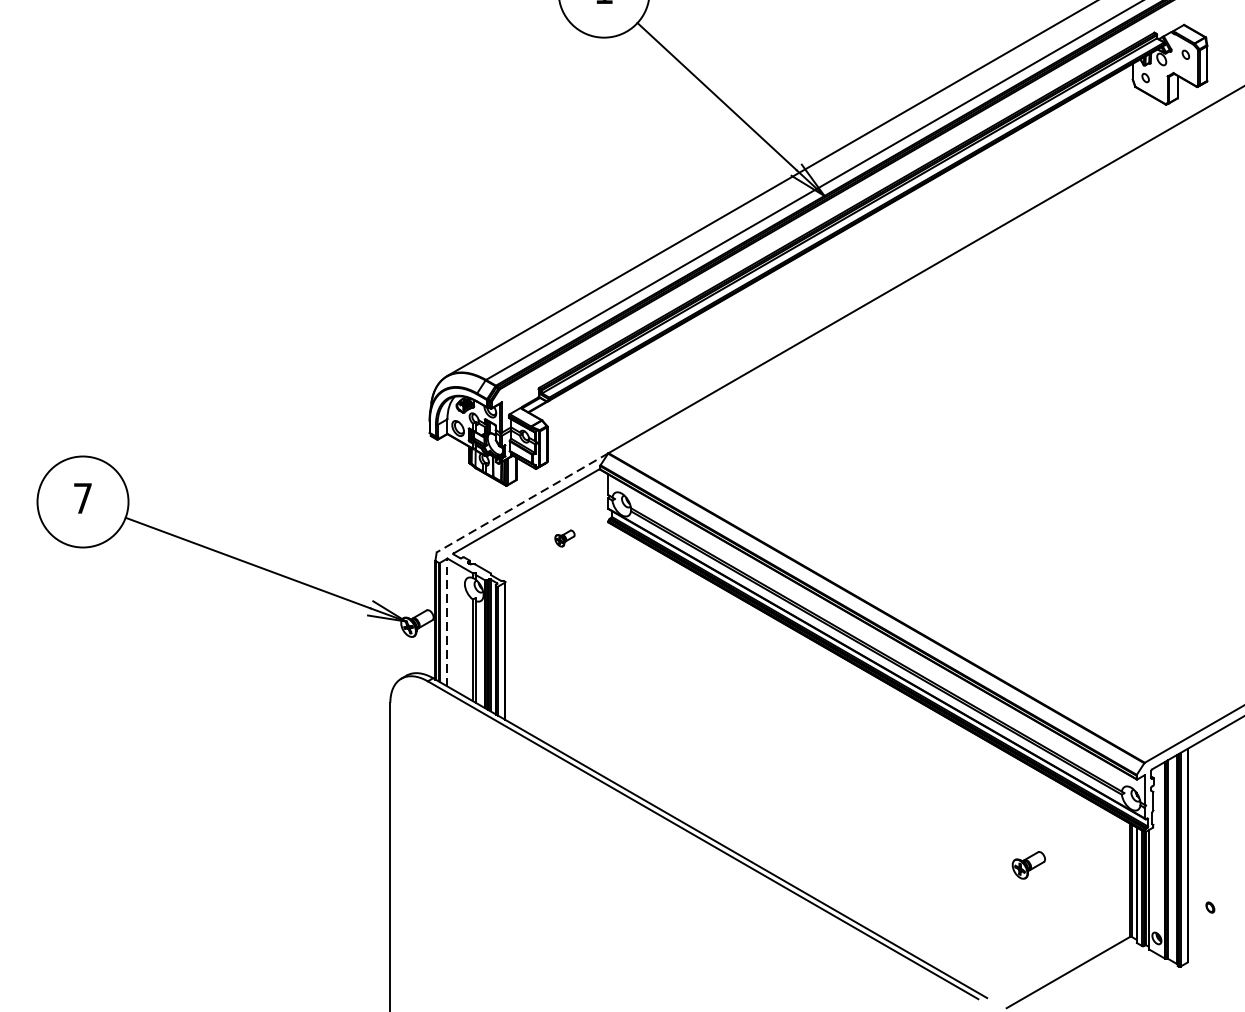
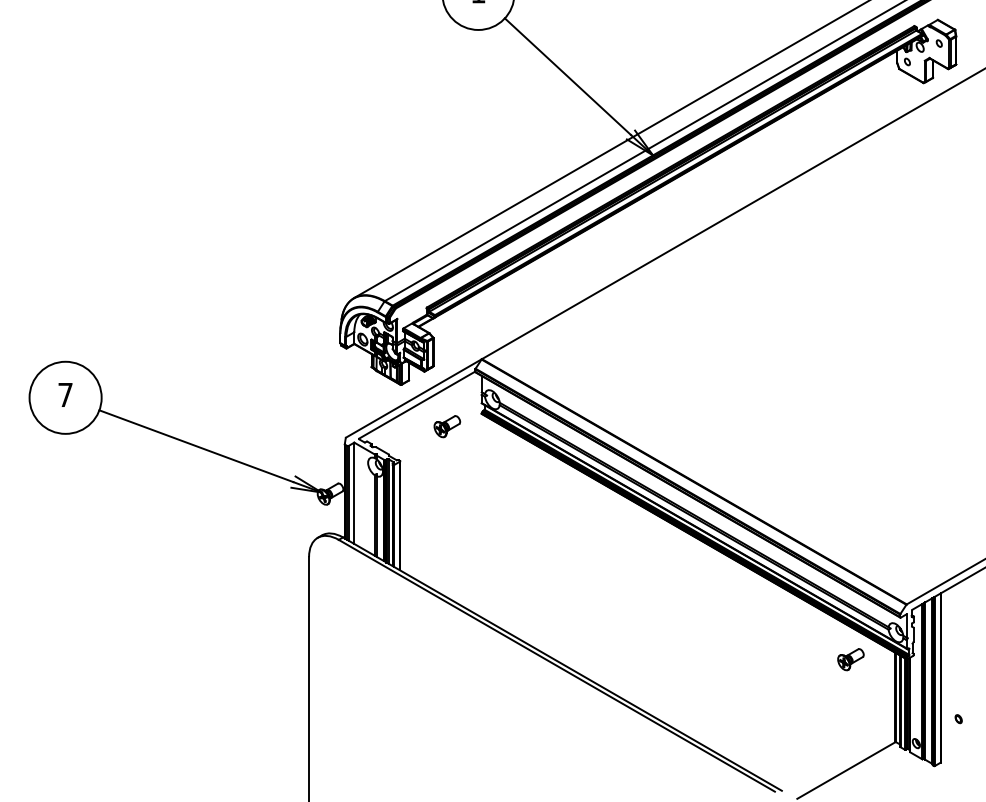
line: (522, 502) -> (413, 398), dashed -> solid
part: (565, 538) -> (447, 426), size x1.67
line: (447, 622) -> (354, 493), dashed -> solid
part: (1028, 865) -> (850, 659), moved

